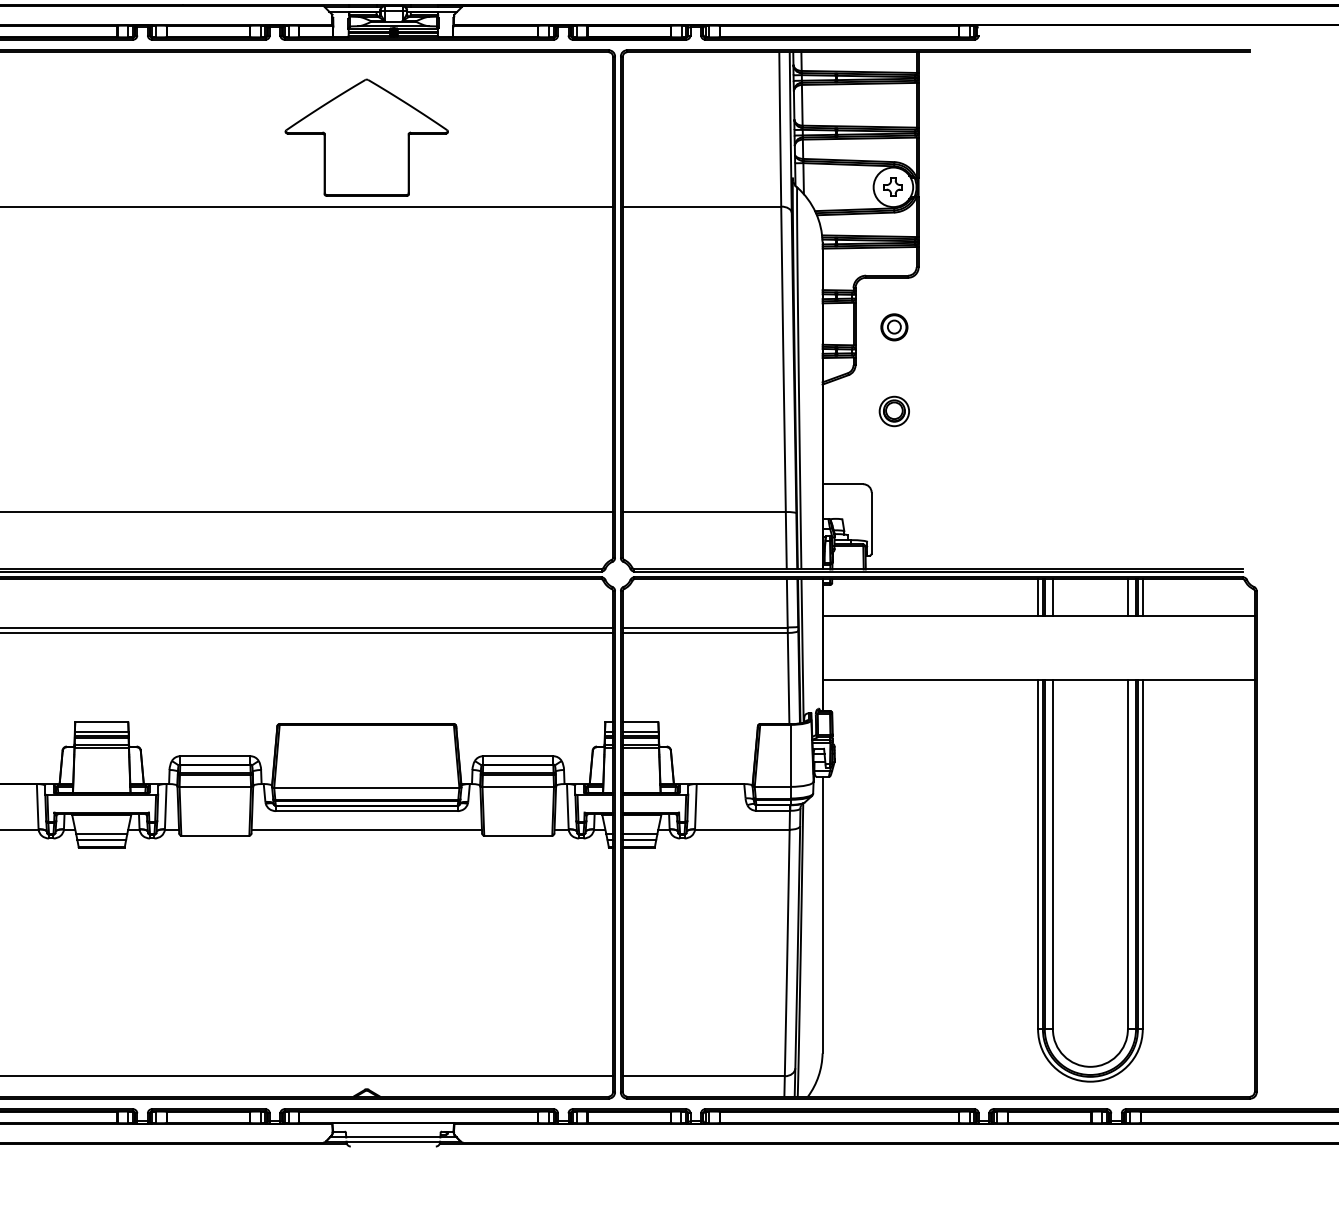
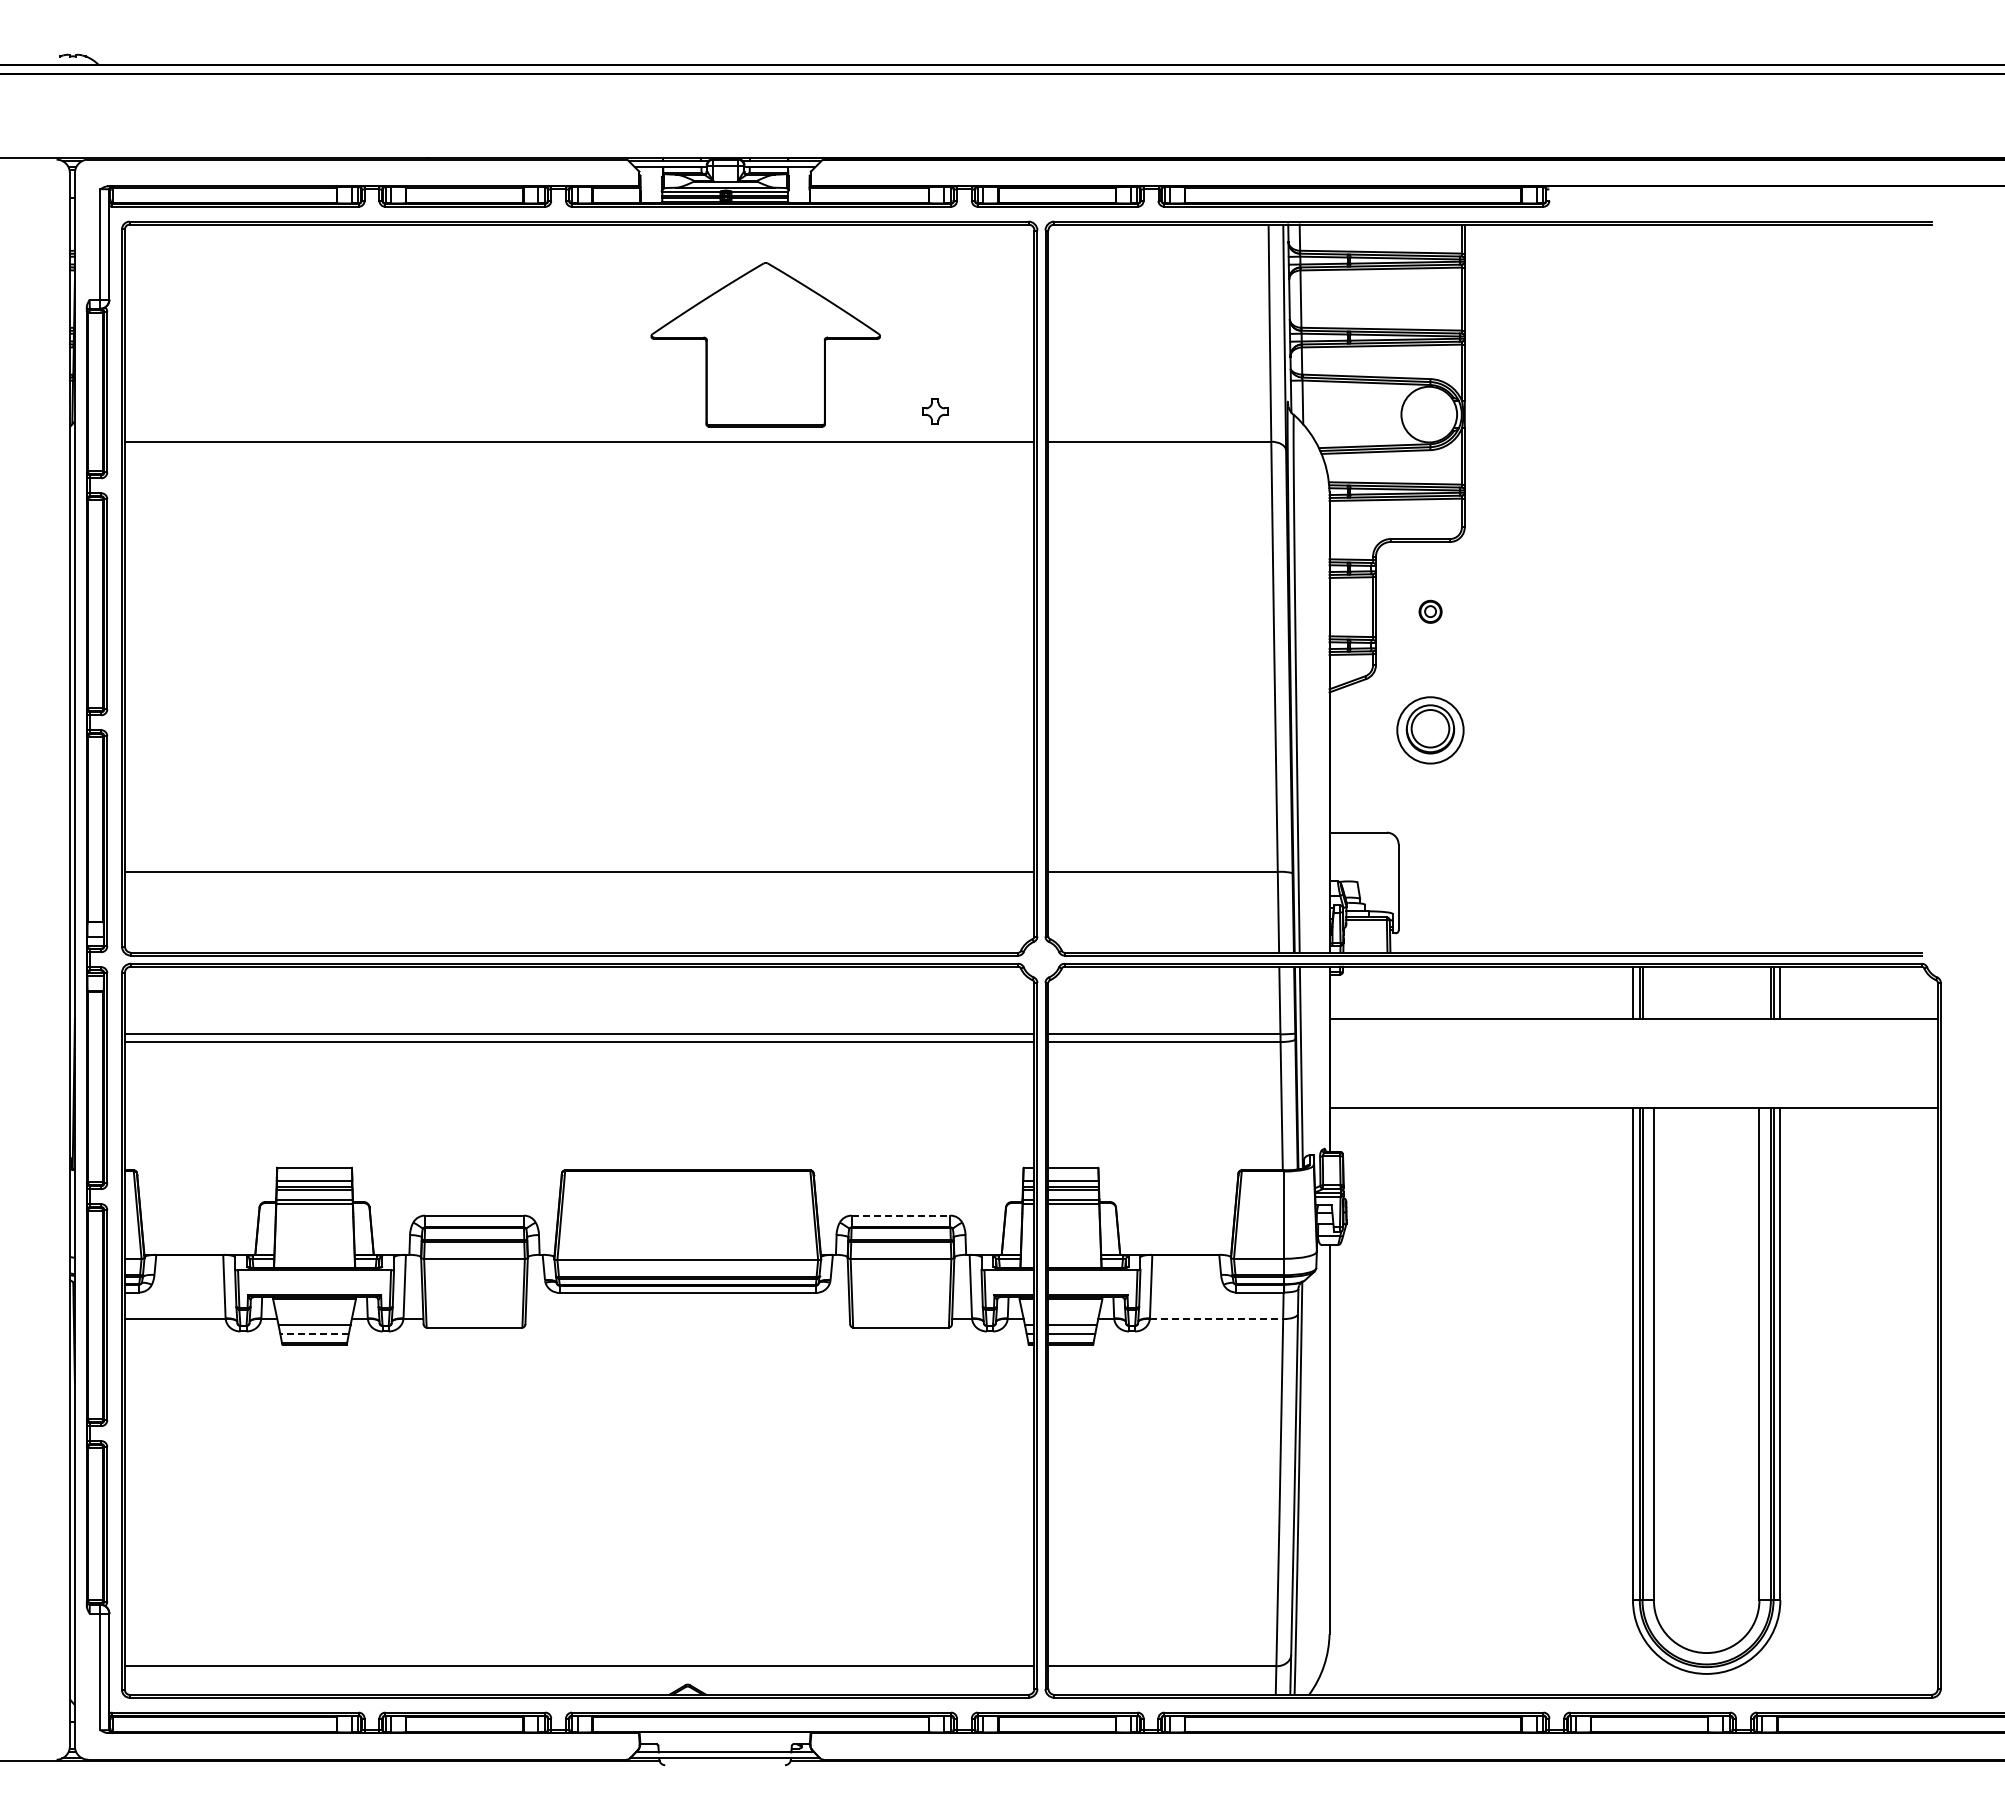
part: (366, 137) -> (765, 344), moved
part: (893, 187) -> (935, 411), moved
part: (894, 327) -> (1430, 611), size x0.6
part: (894, 410) -> (1430, 729), size x1.6
line: (1052, 597) -> (1653, 992), removed
line: (1127, 597) -> (1759, 992), removed
line: (518, 756) -> (901, 1215), solid -> dashed
line: (366, 829) -> (687, 1319), removed
line: (742, 829) -> (1216, 1319), solid -> dashed
line: (101, 839) -> (314, 1333), solid -> dashed

